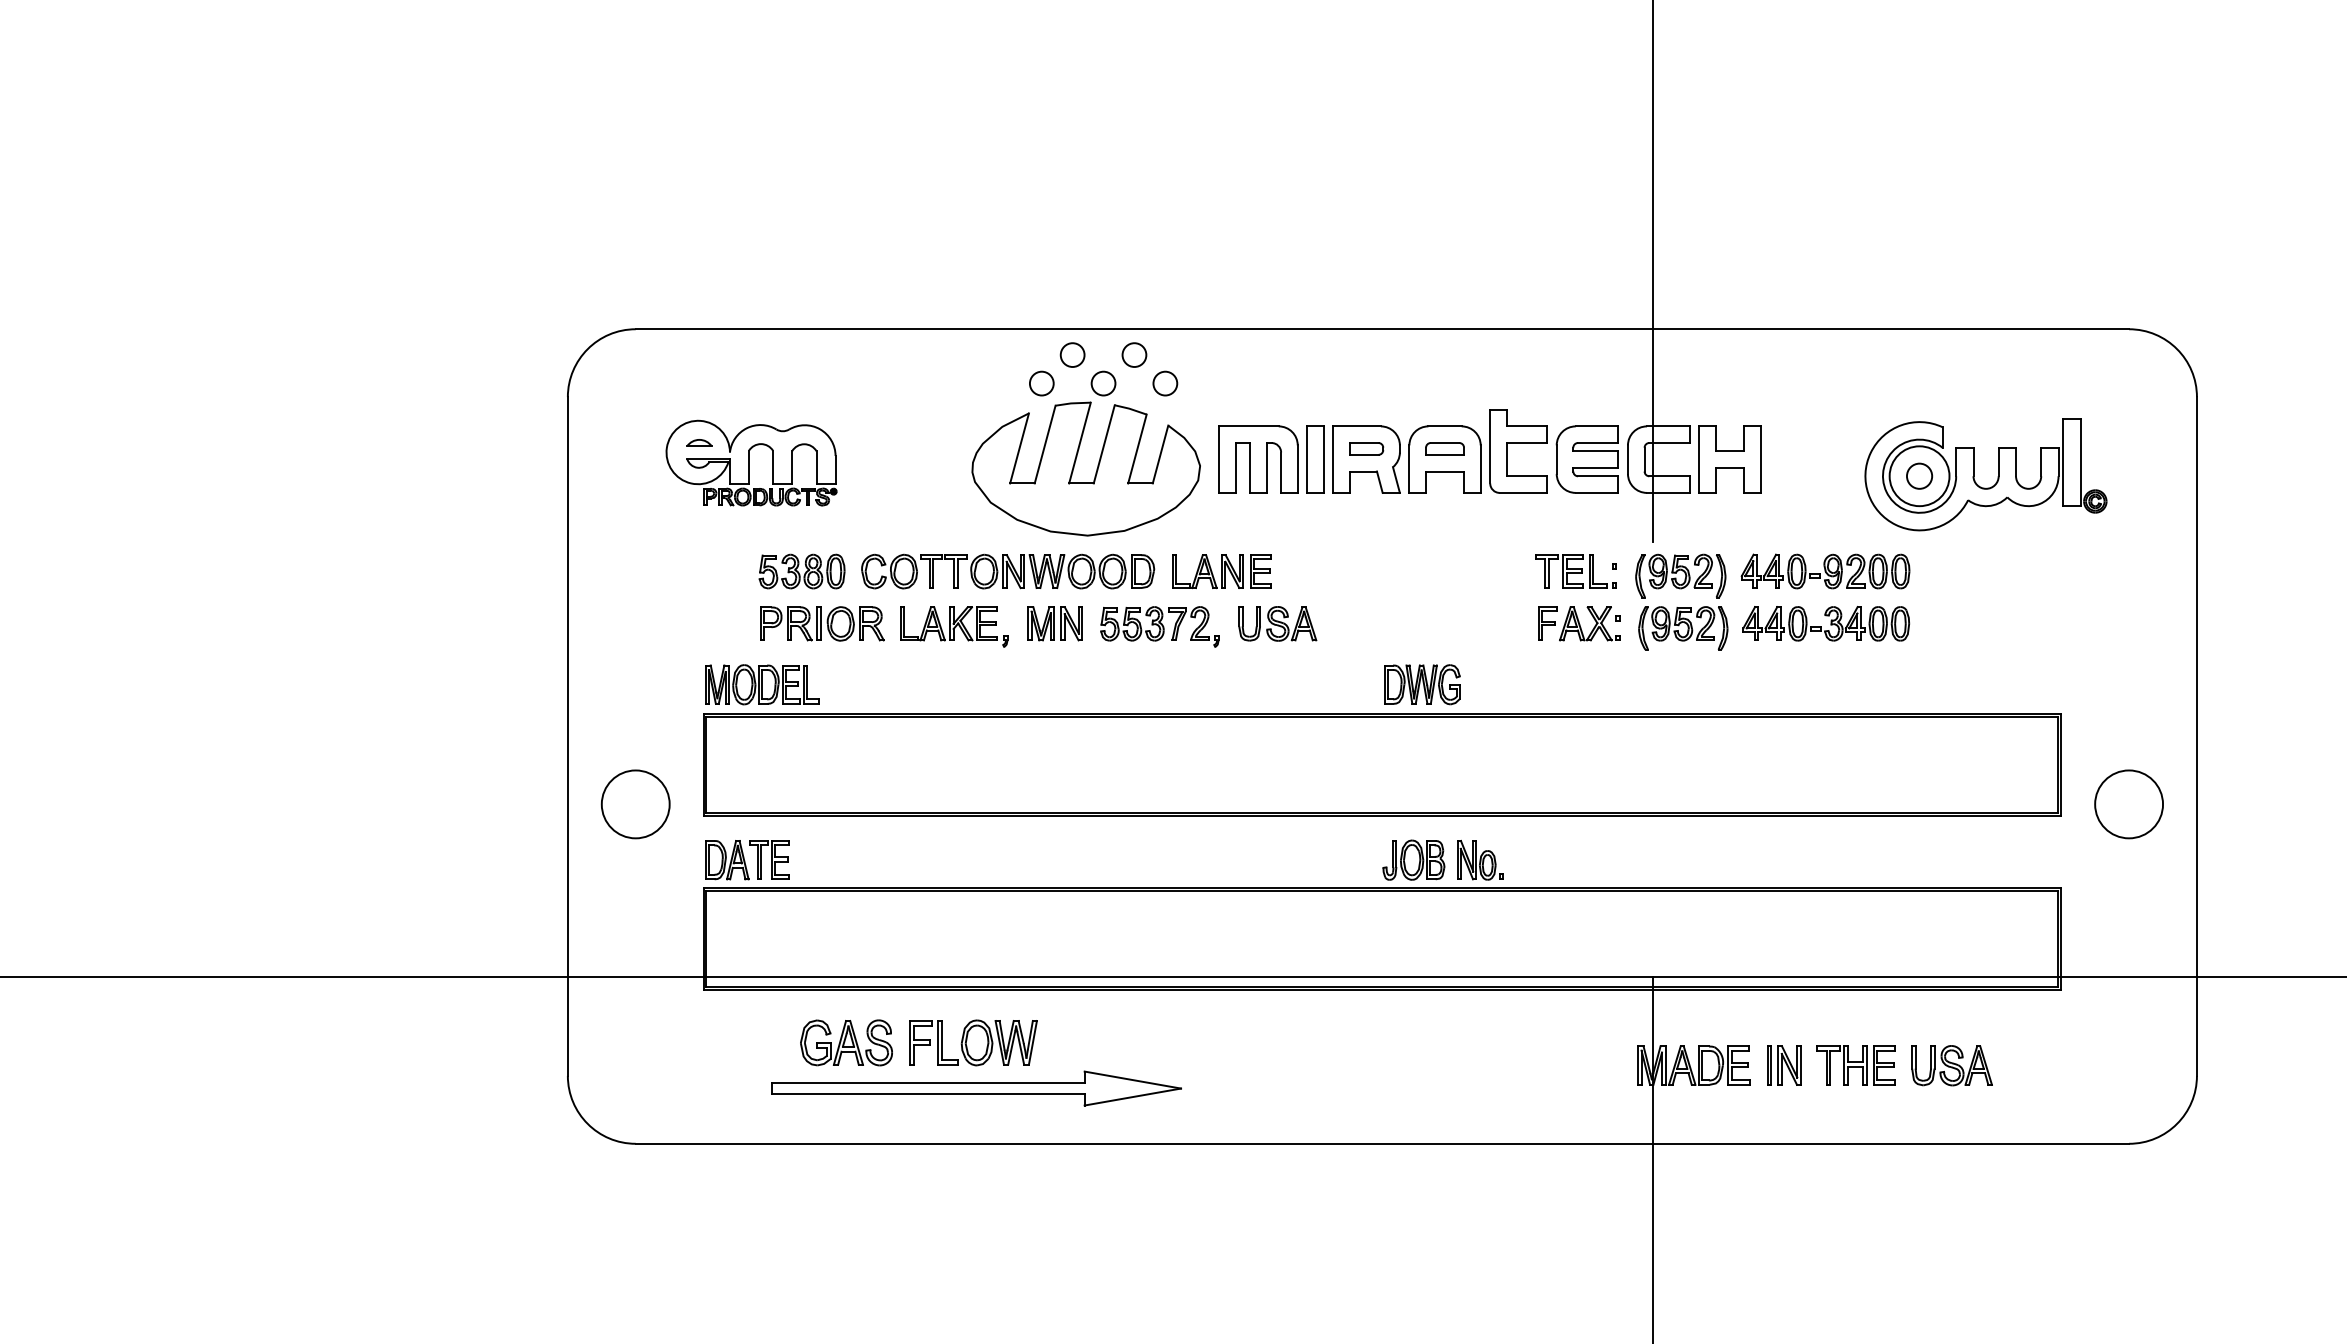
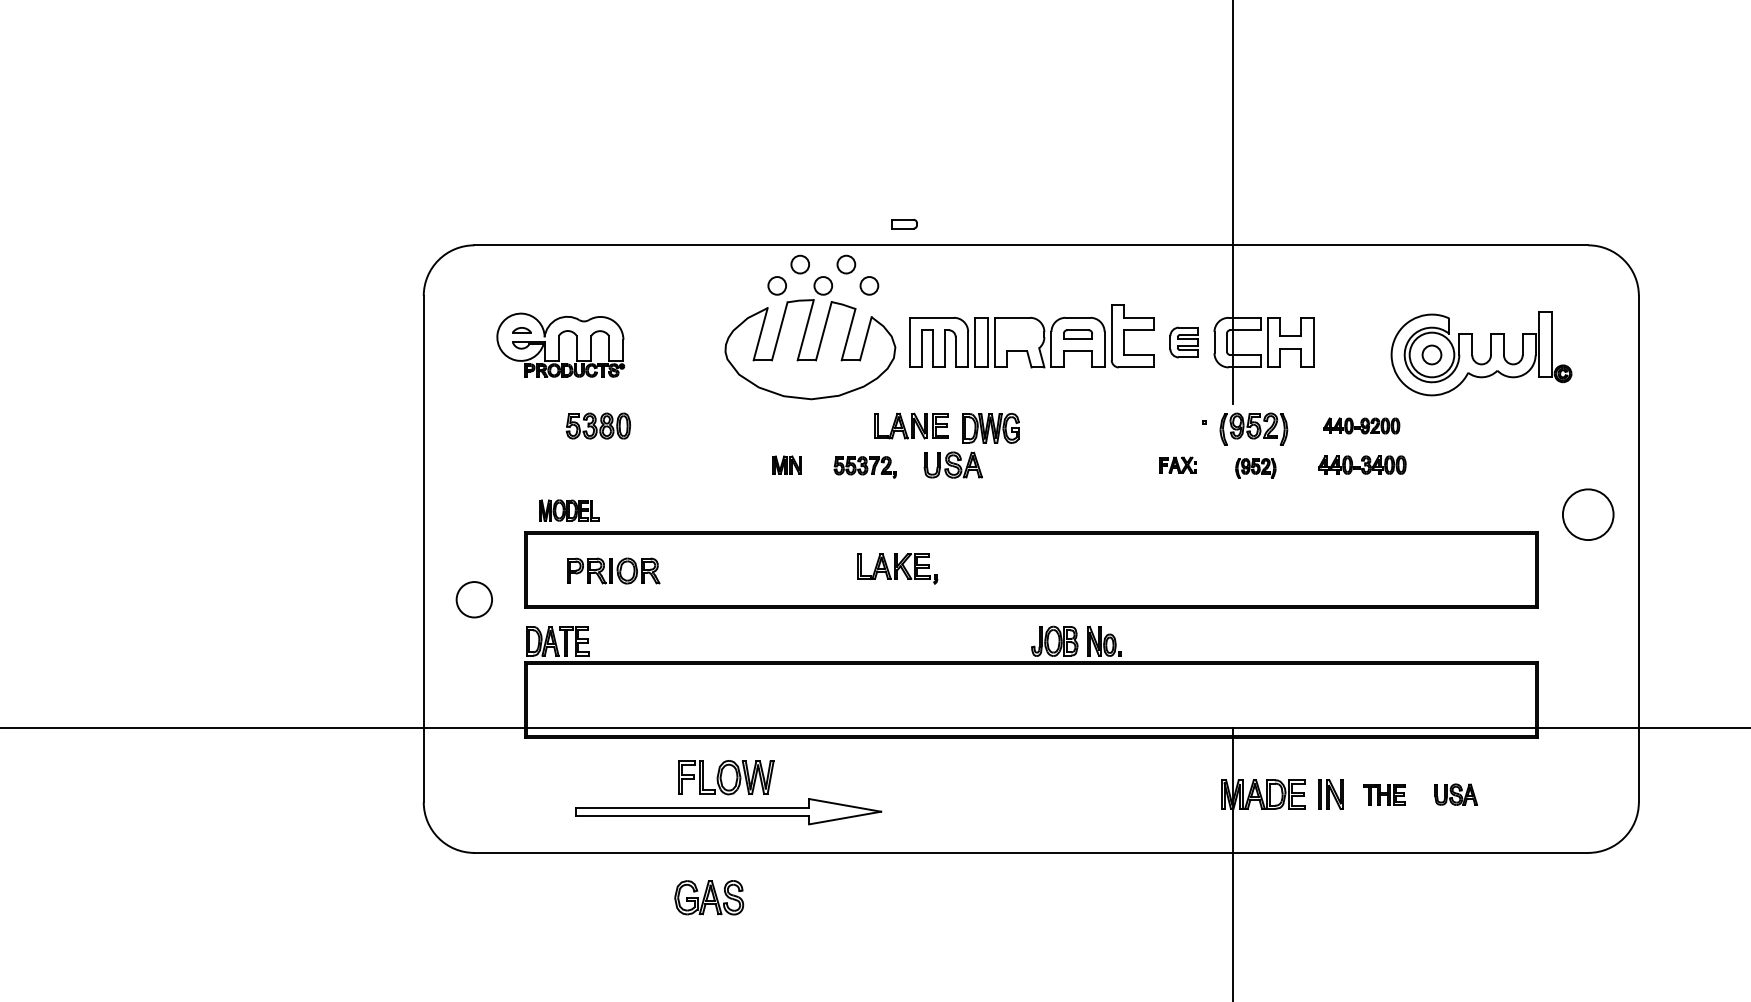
part: (1366, 448) -> (904, 223), moved
part: (1586, 459) -> (1183, 342), size x0.6
part: (1008, 571) -> (752, 426), removed
part: (1575, 571) -> (1175, 426), removed
part: (1825, 571) -> (1361, 426), size x0.6
part: (822, 623) -> (613, 570), moved
part: (1054, 623) -> (786, 464), size x0.7
part: (1579, 623) -> (1178, 464), size x0.6
part: (1826, 623) -> (1362, 464), size x0.7
part: (954, 626) -> (897, 568), moved
part: (1159, 626) -> (865, 467), size x0.7
part: (1683, 628) -> (1255, 468), size x0.6
part: (762, 684) -> (568, 510), size x0.7
part: (1422, 684) -> (991, 428), moved
circle: (635, 804) -> (474, 599), size x0.7
circle: (2128, 804) -> (1587, 514), moved
part: (846, 1042) -> (709, 897), moved
part: (1855, 1065) -> (1384, 794), size x0.7
part: (1951, 1065) -> (1455, 794), size x0.7

